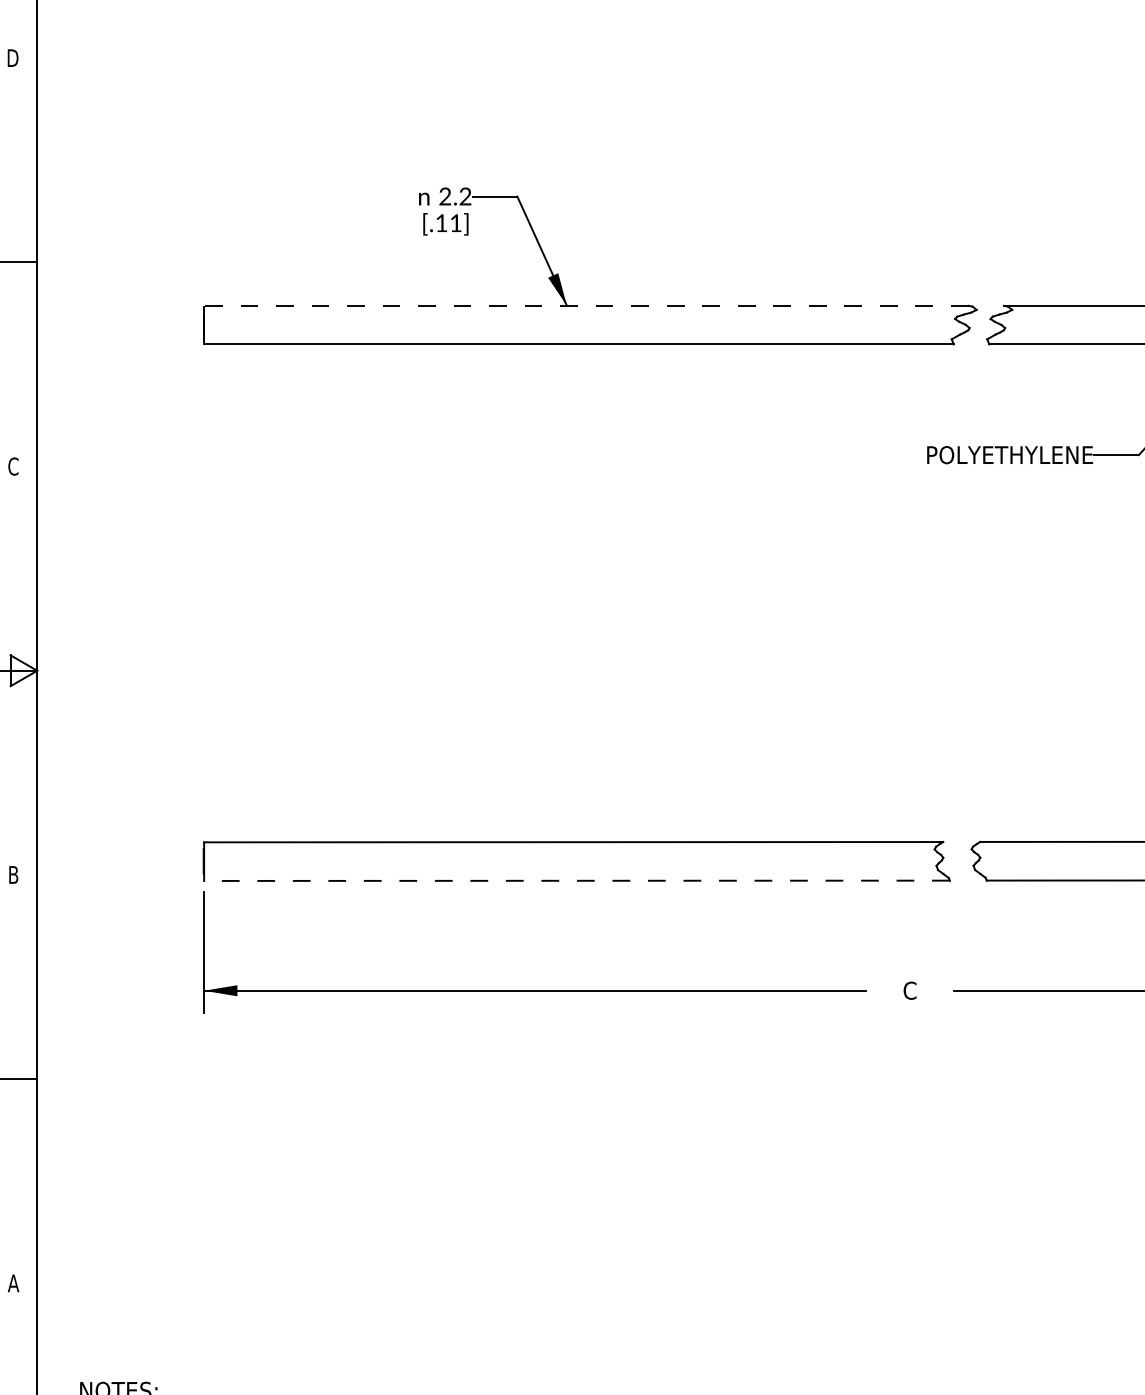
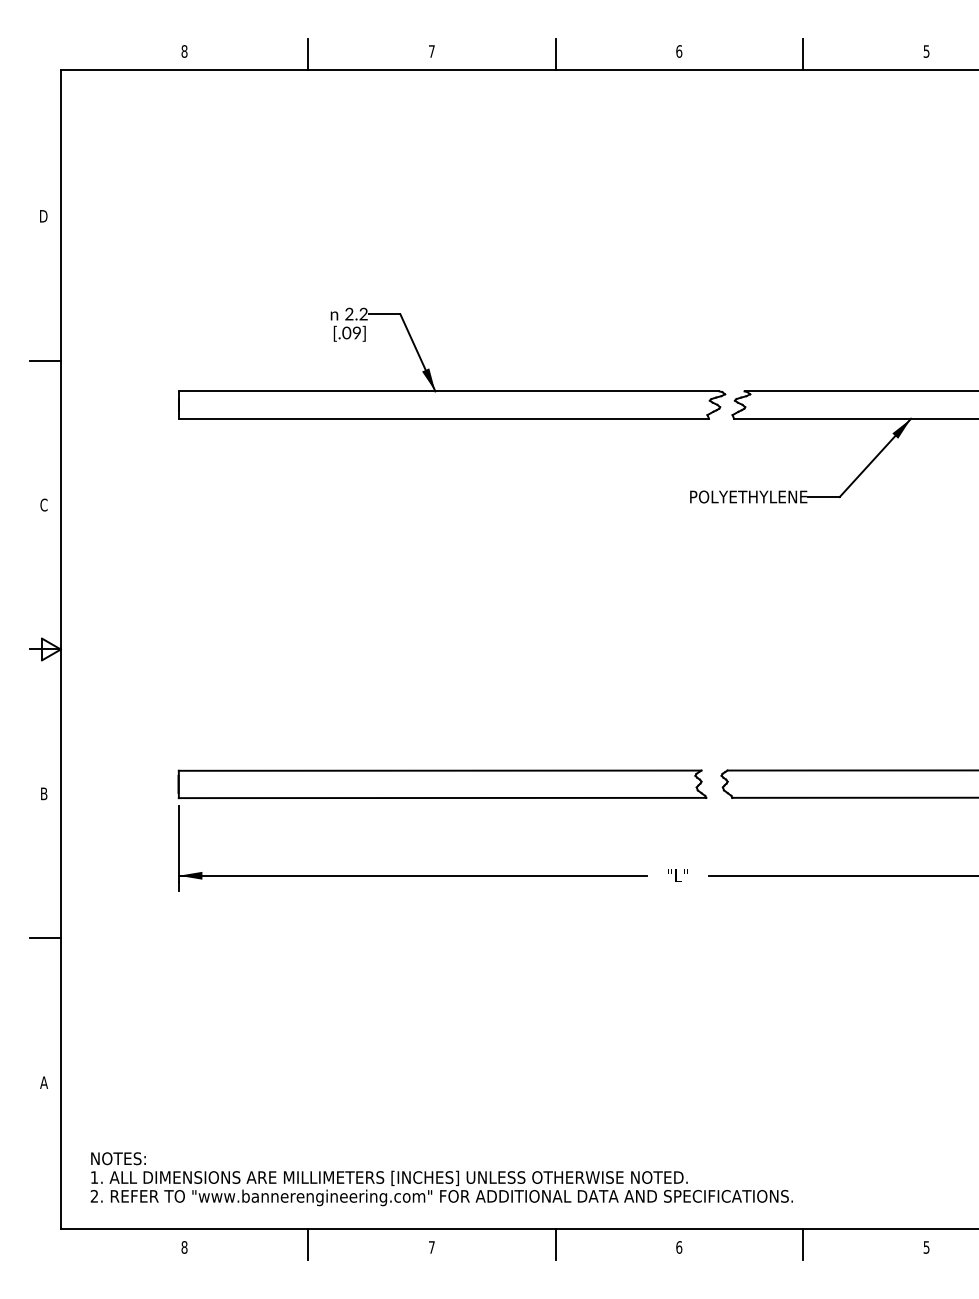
text: (448, 222) -> (351, 332), [.11] -> [.09]
line: (585, 305) -> (448, 391), dashed -> solid
line: (576, 881) -> (442, 798), dashed -> solid
text: (909, 990) -> (677, 875), C -> "L"

